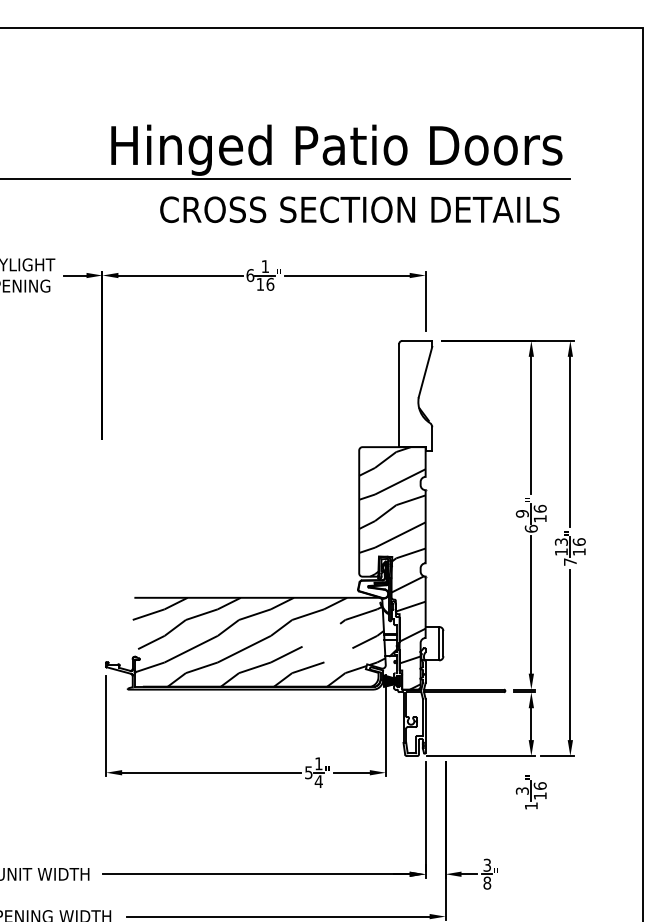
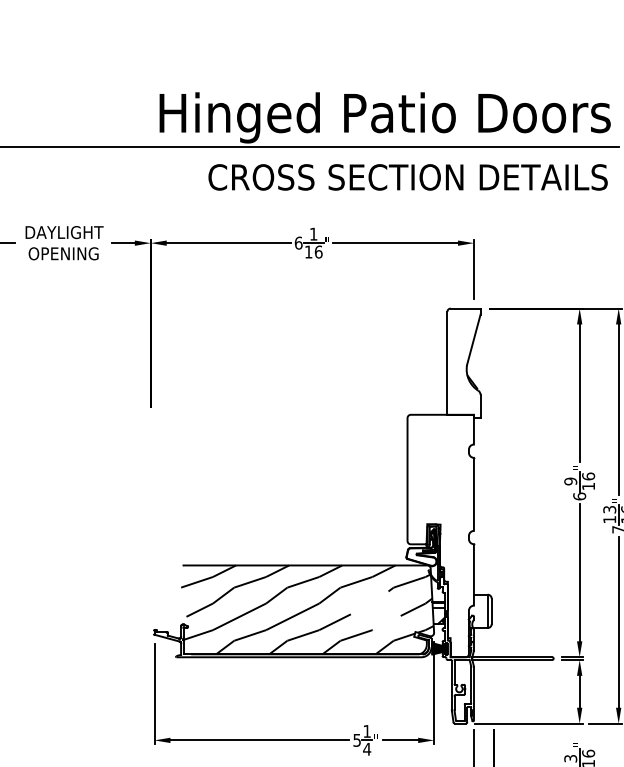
hatch: (392, 568) -> (440, 536), removed

